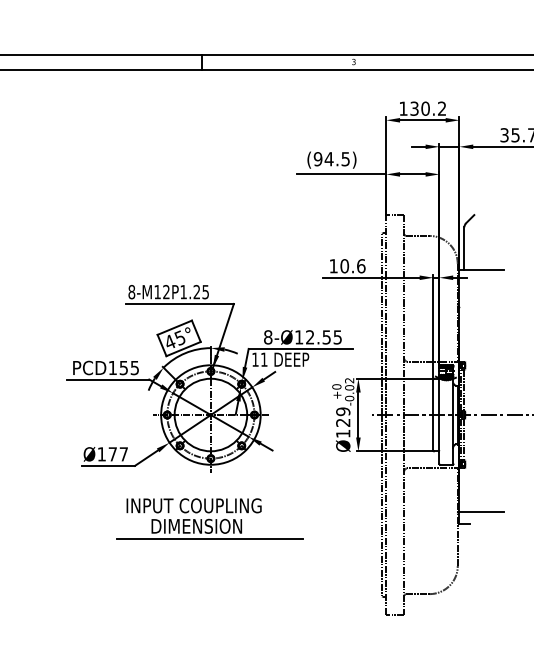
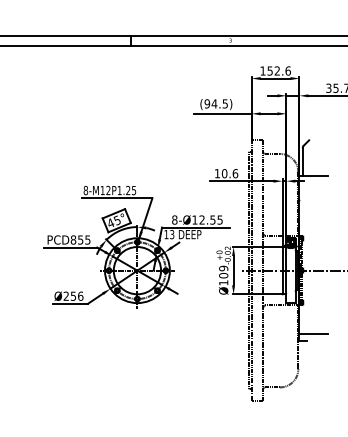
text: (427, 107) -> (278, 70), 130.2 -> 152.6
text: (264, 359) -> (172, 234), 11 -> 13
text: (112, 367) -> (73, 239), PCD155 -> PCD855
text: (342, 422) -> (223, 275), Ø129 -> Ø109
text: (112, 453) -> (73, 295), Ø177 -> Ø256
part: (209, 519) -> (136, 338), removed

